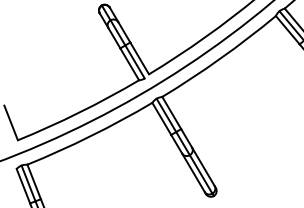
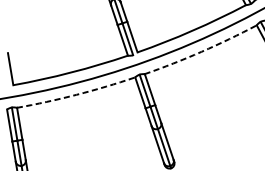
arc: (220, 58) -> (201, 51), solid -> dashed
arc: (90, 136) -> (76, 95), solid -> dashed

